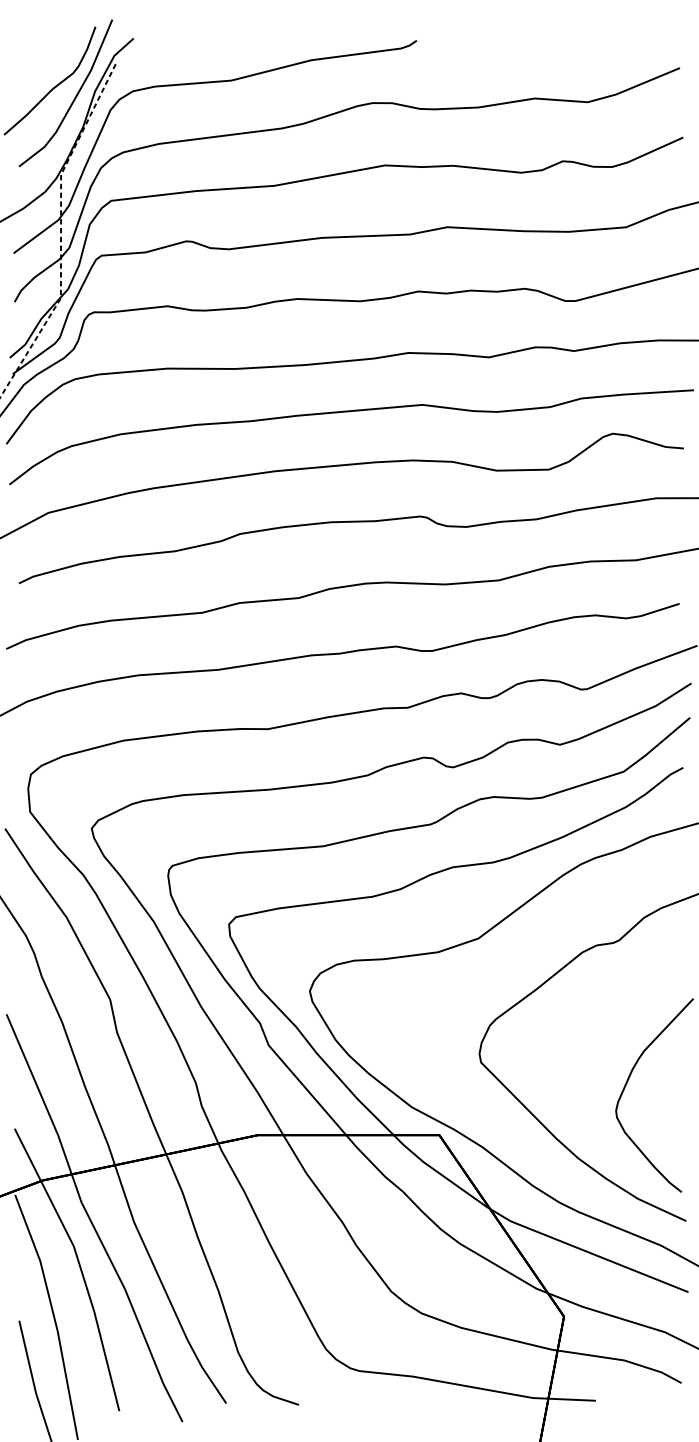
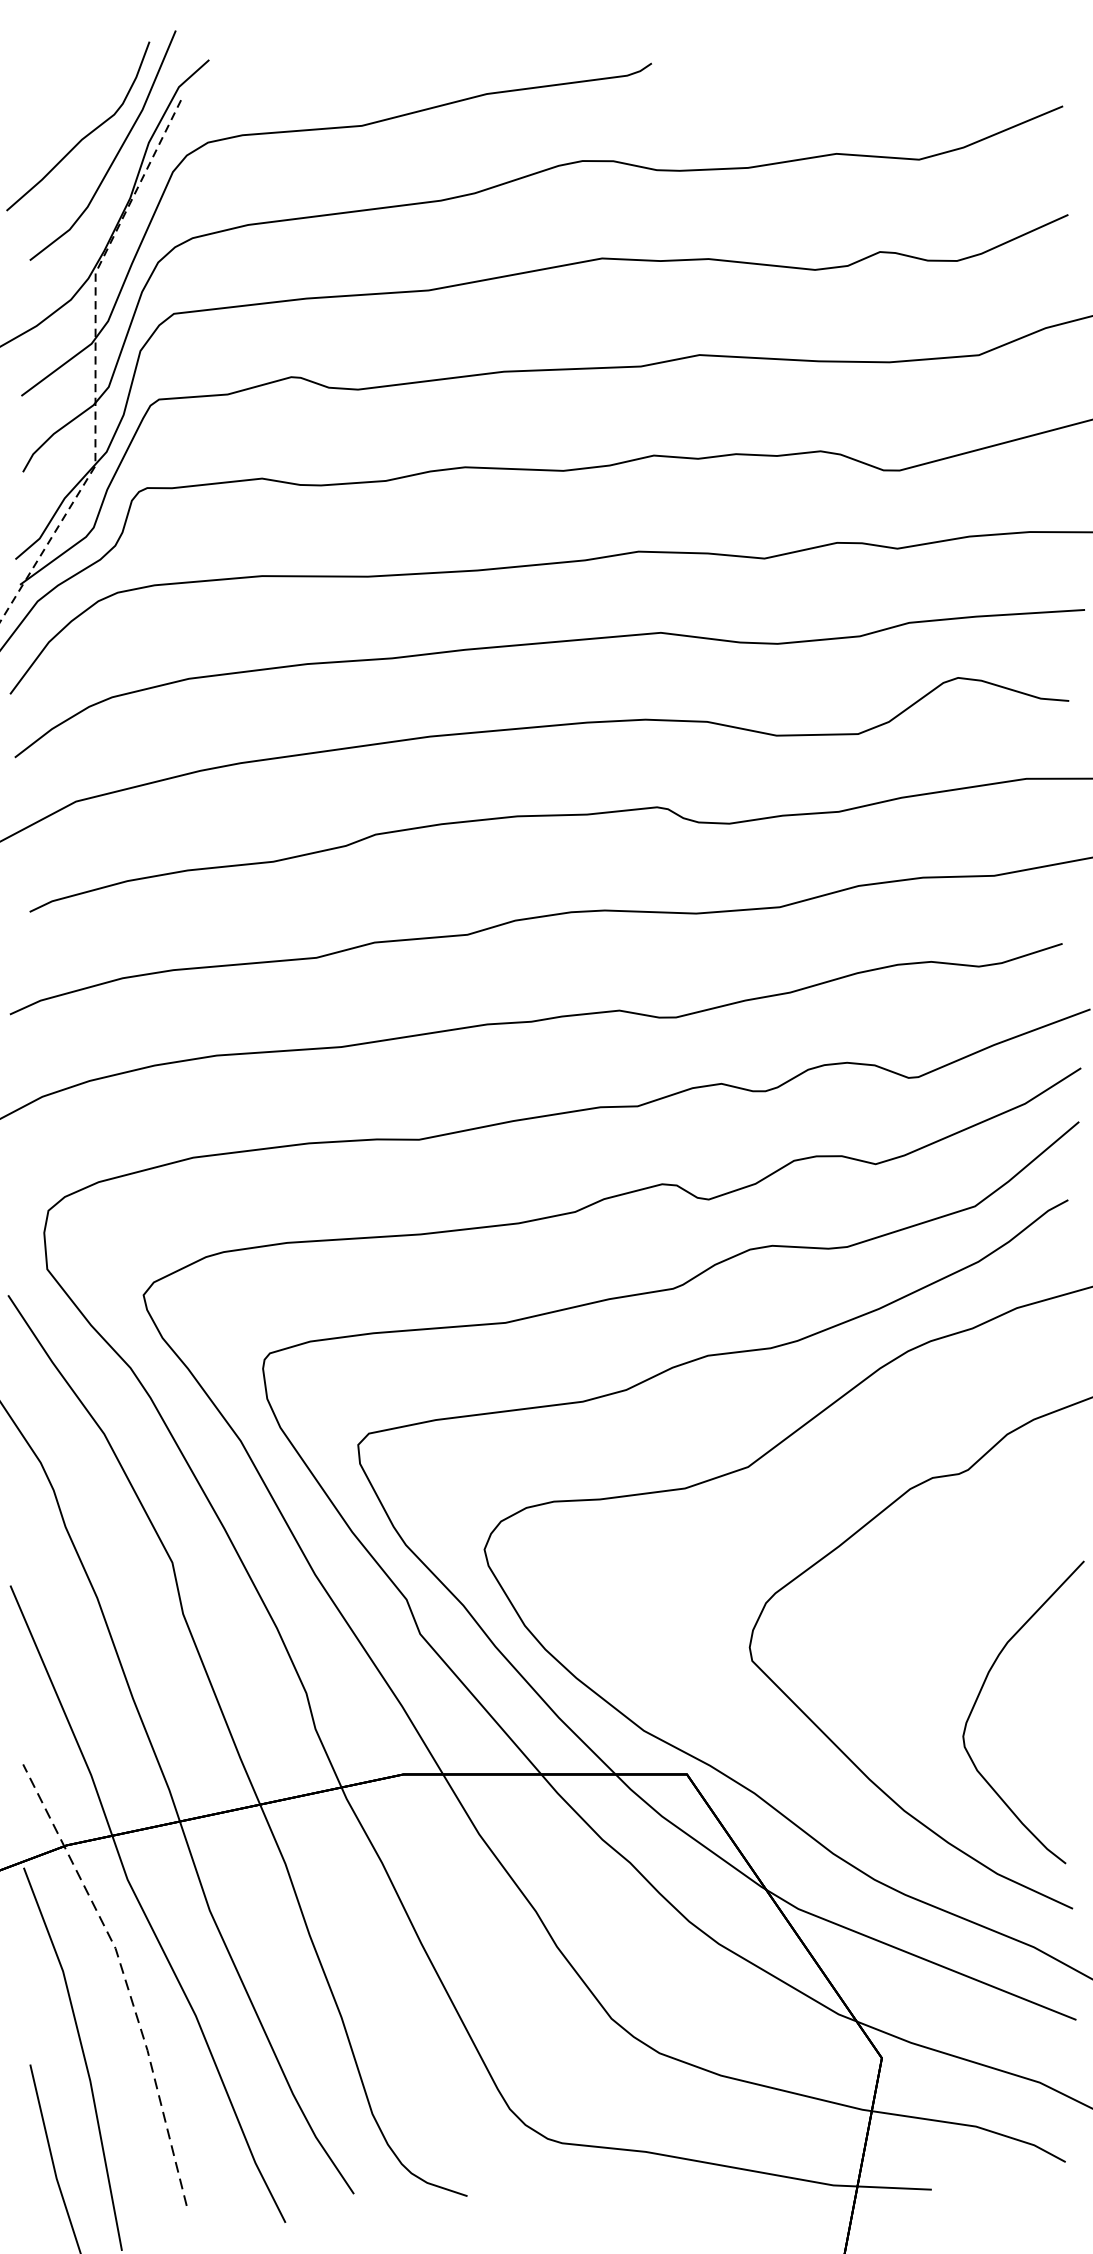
line: (79, 1265) -> (124, 1978), solid -> dashed

